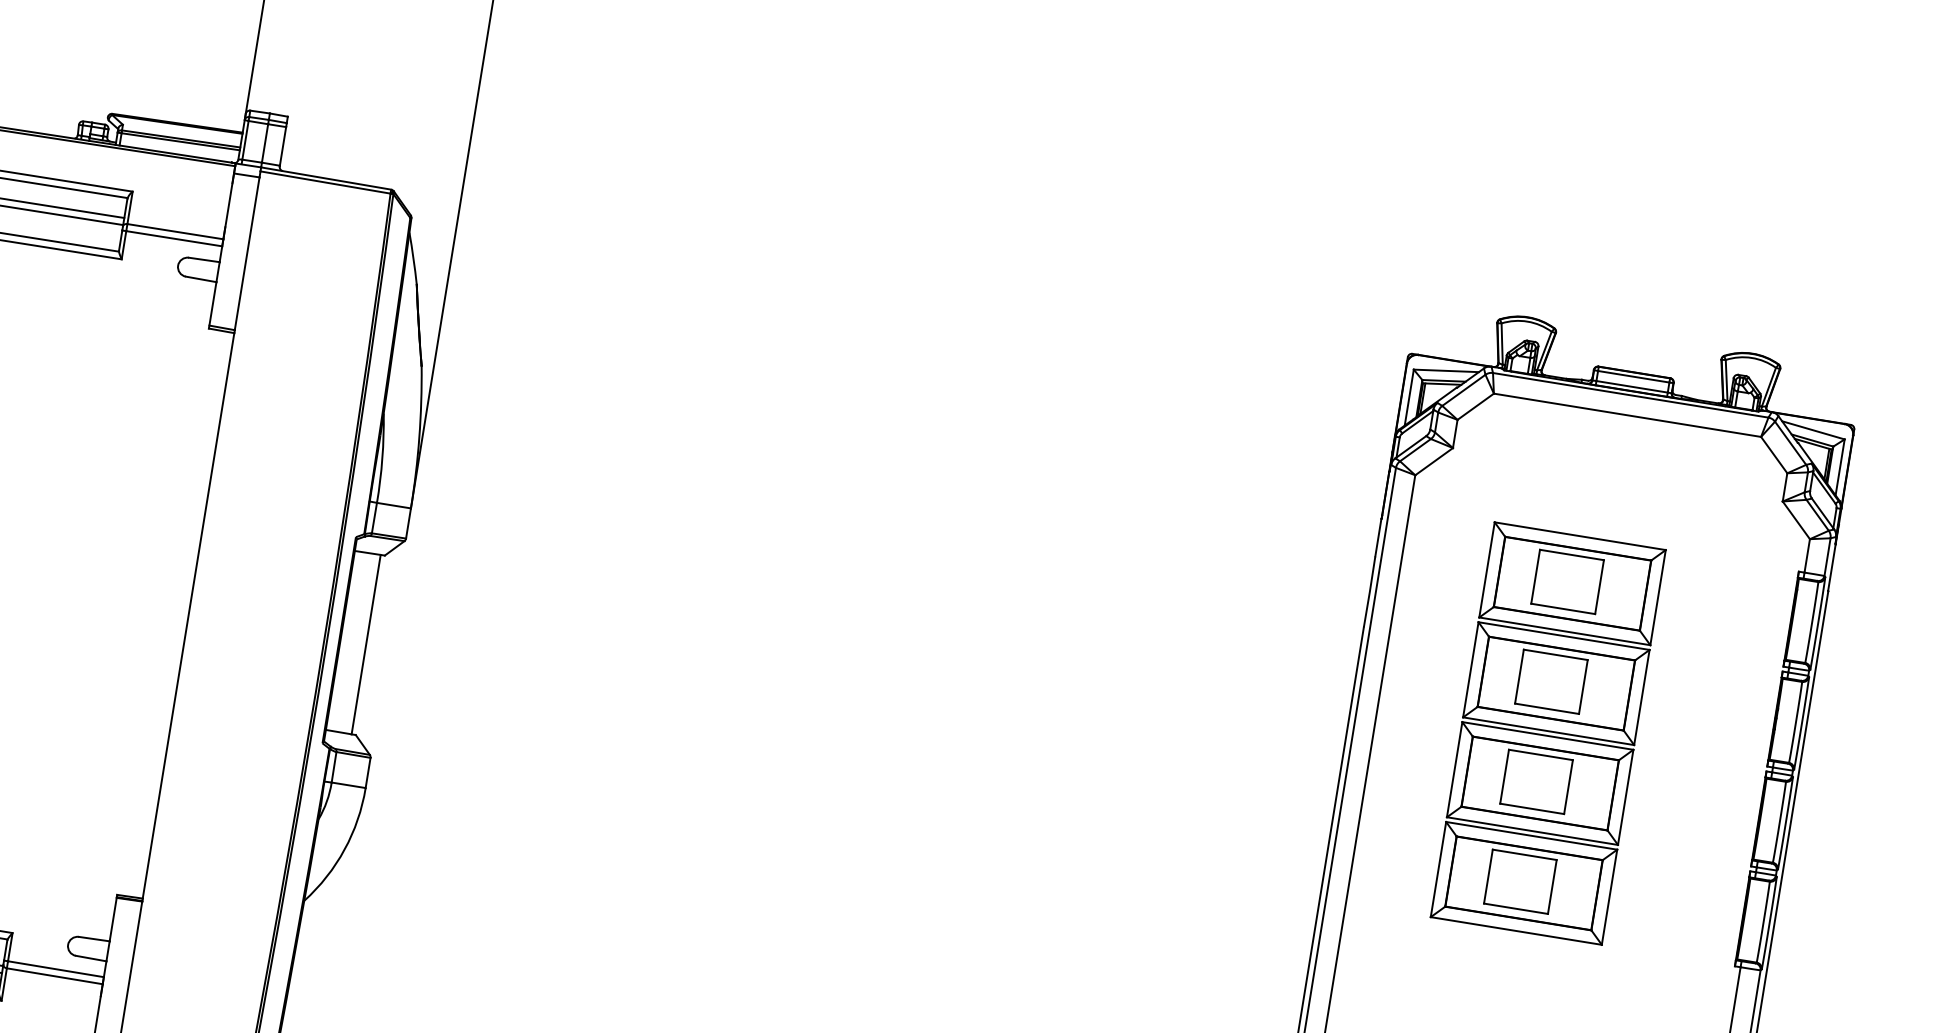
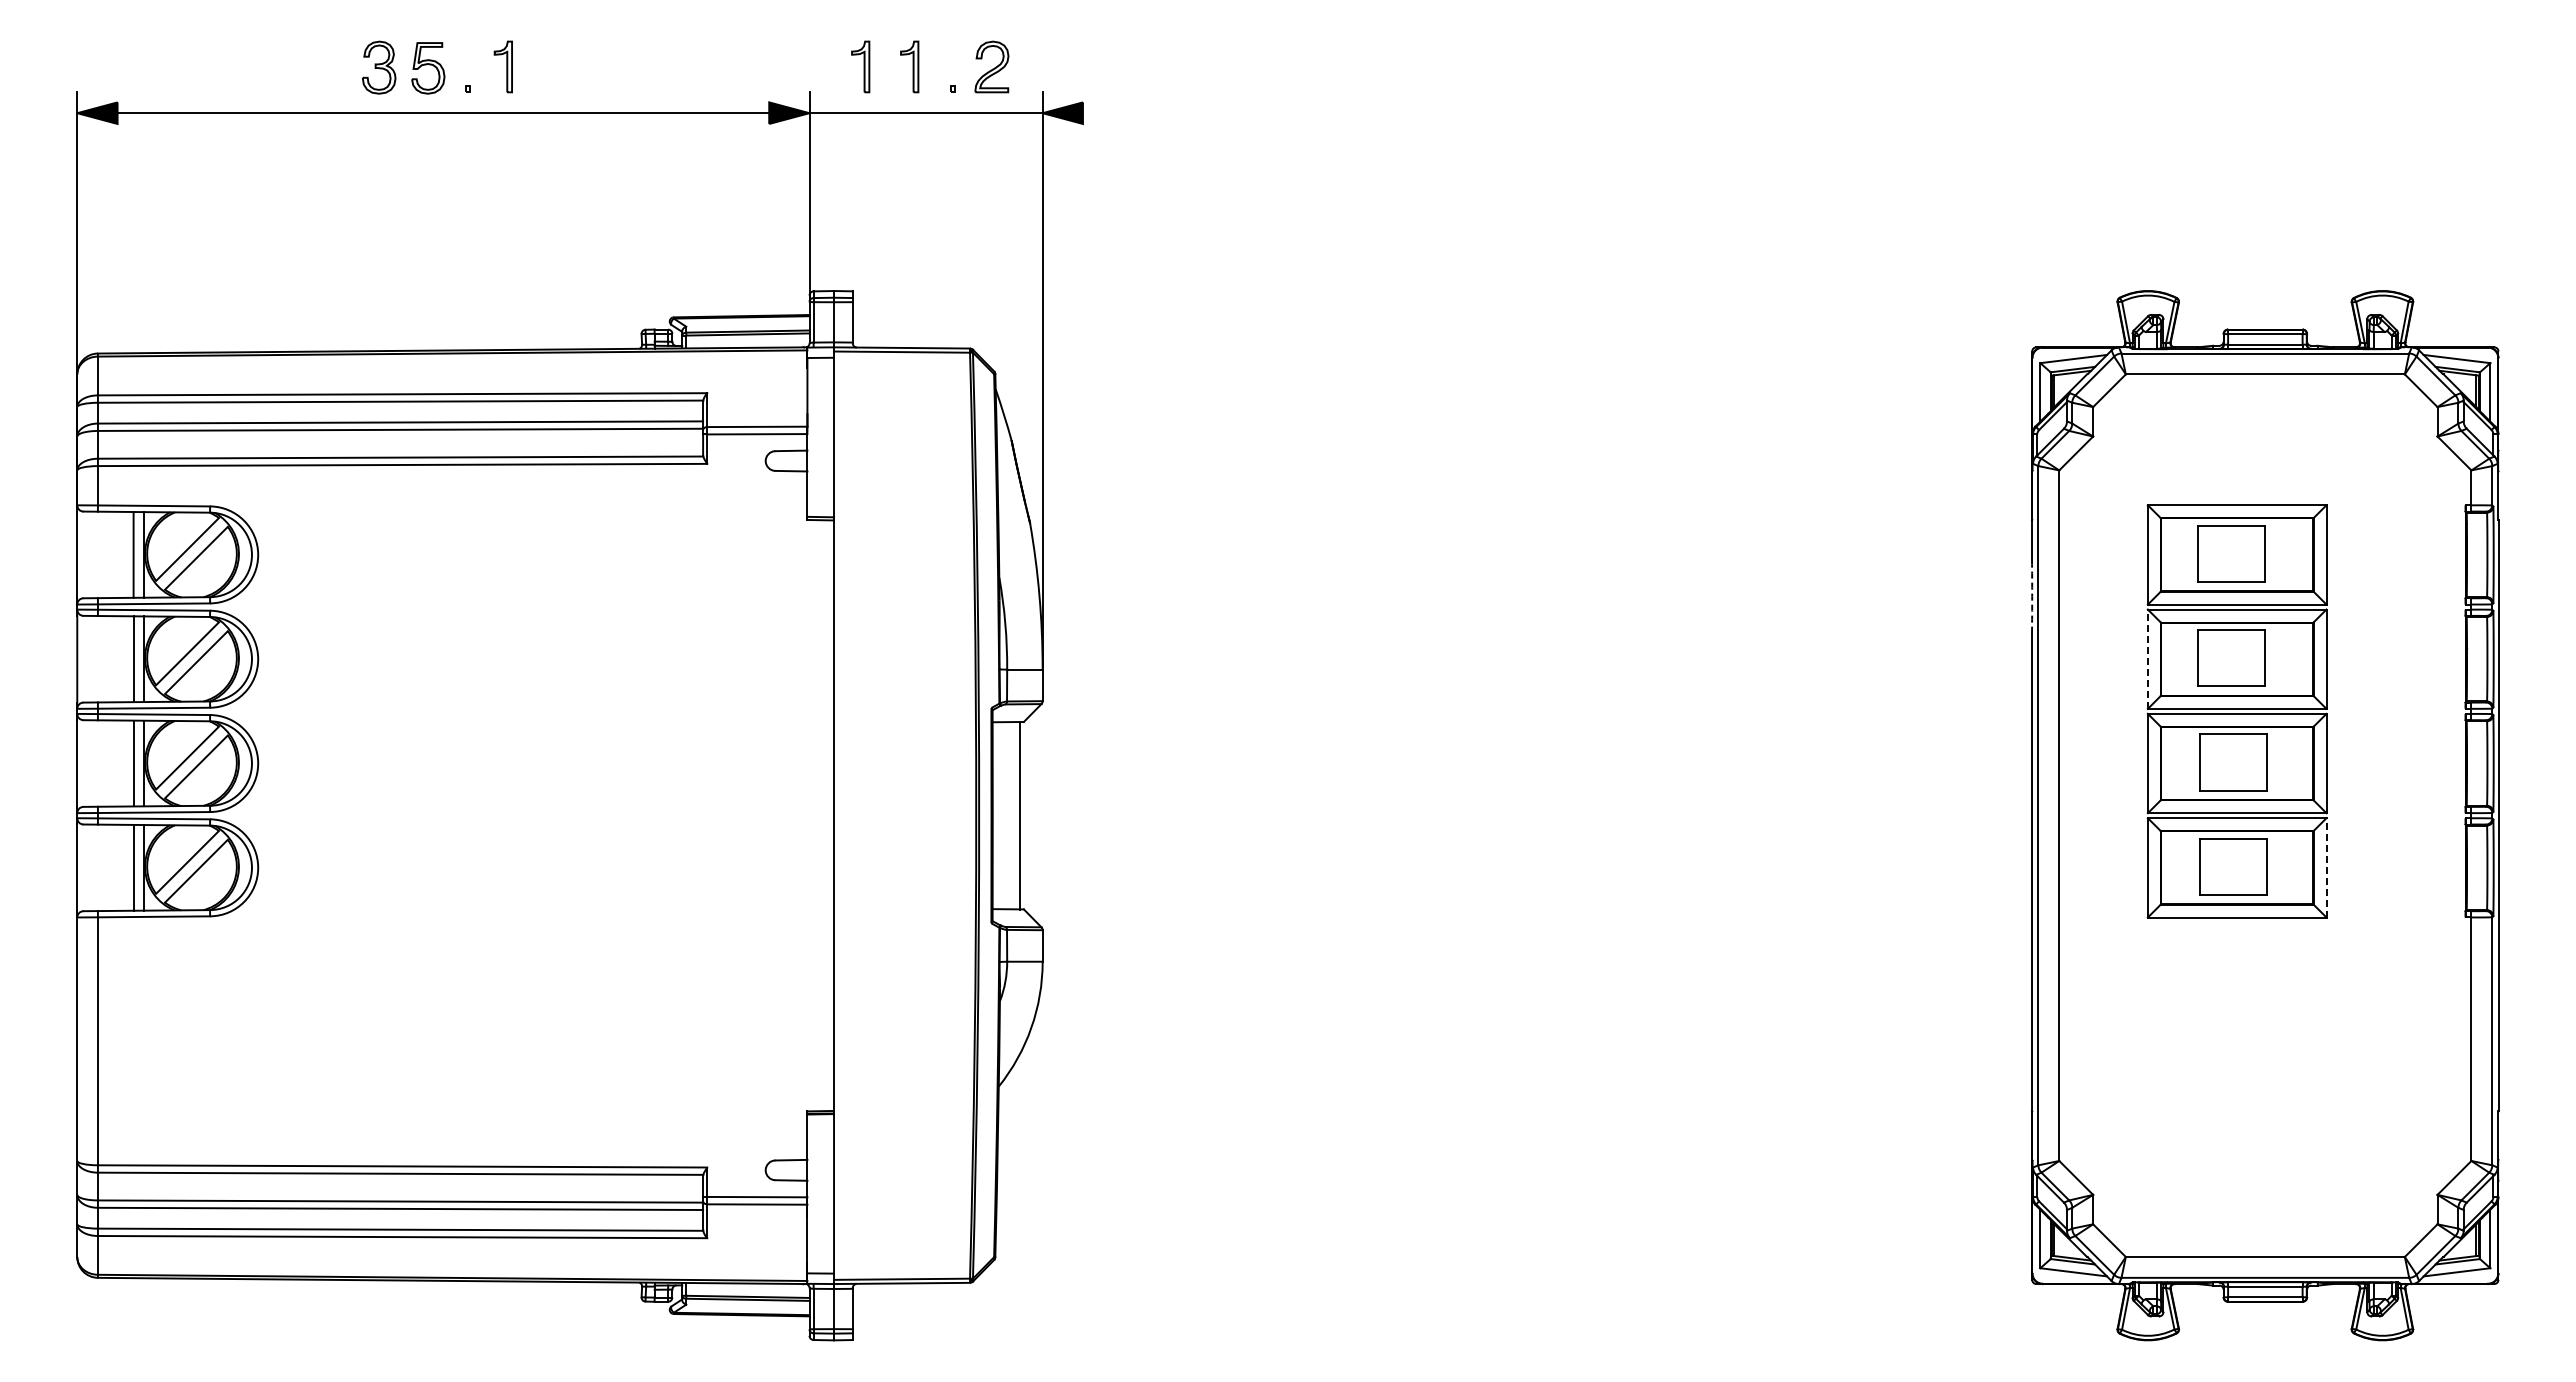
arc: (1370, 591) -> (2032, 596), solid -> dashed
line: (1470, 670) -> (2147, 659), solid -> dashed
line: (1609, 896) -> (2326, 867), solid -> dashed

